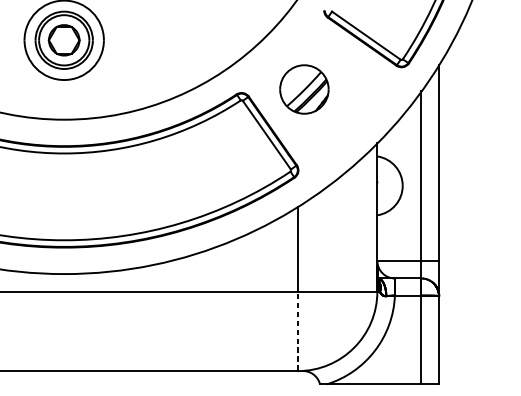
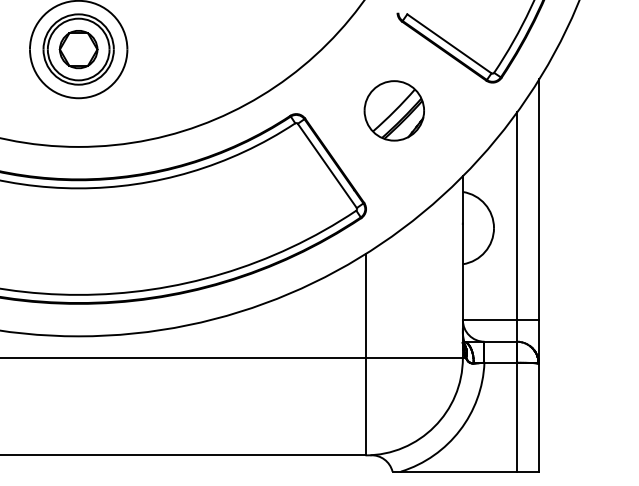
part: (303, 89) -> (393, 110), moved
line: (297, 331) -> (365, 406), dashed -> solid

